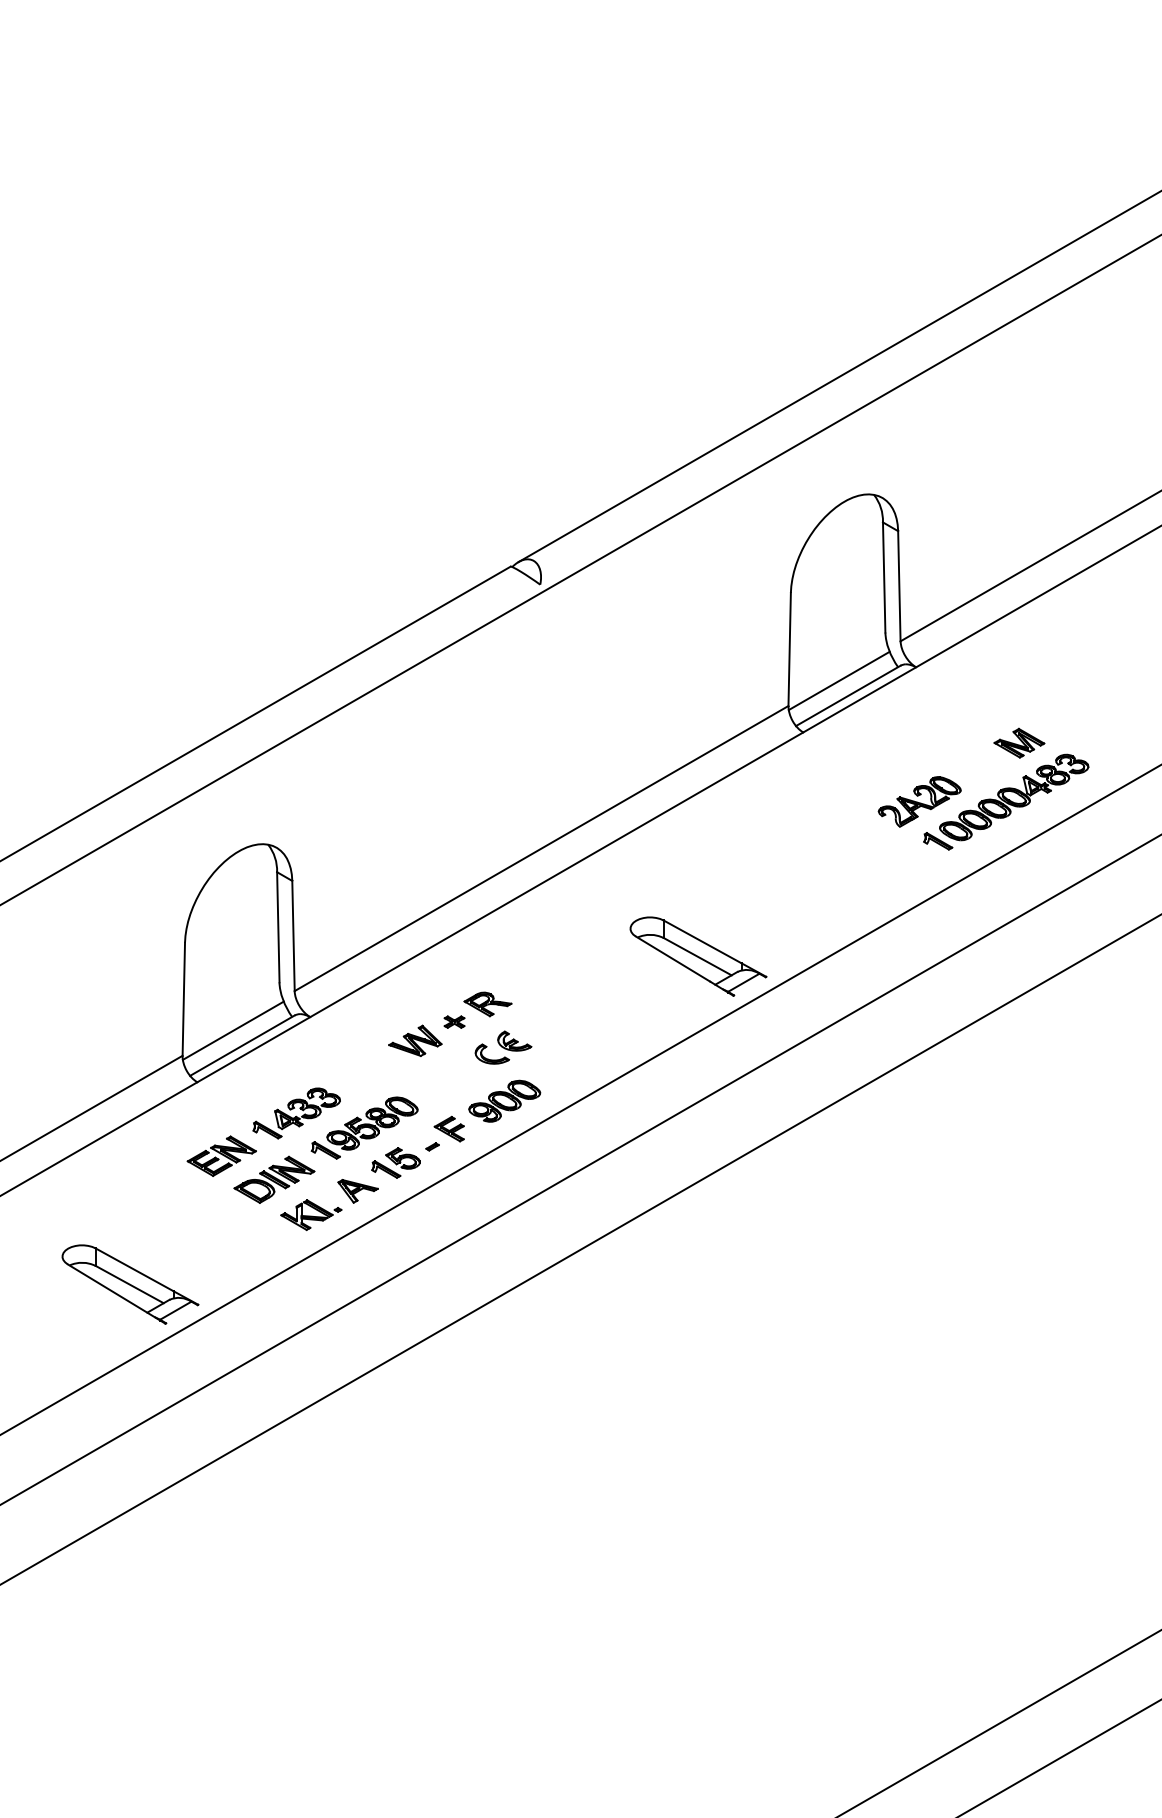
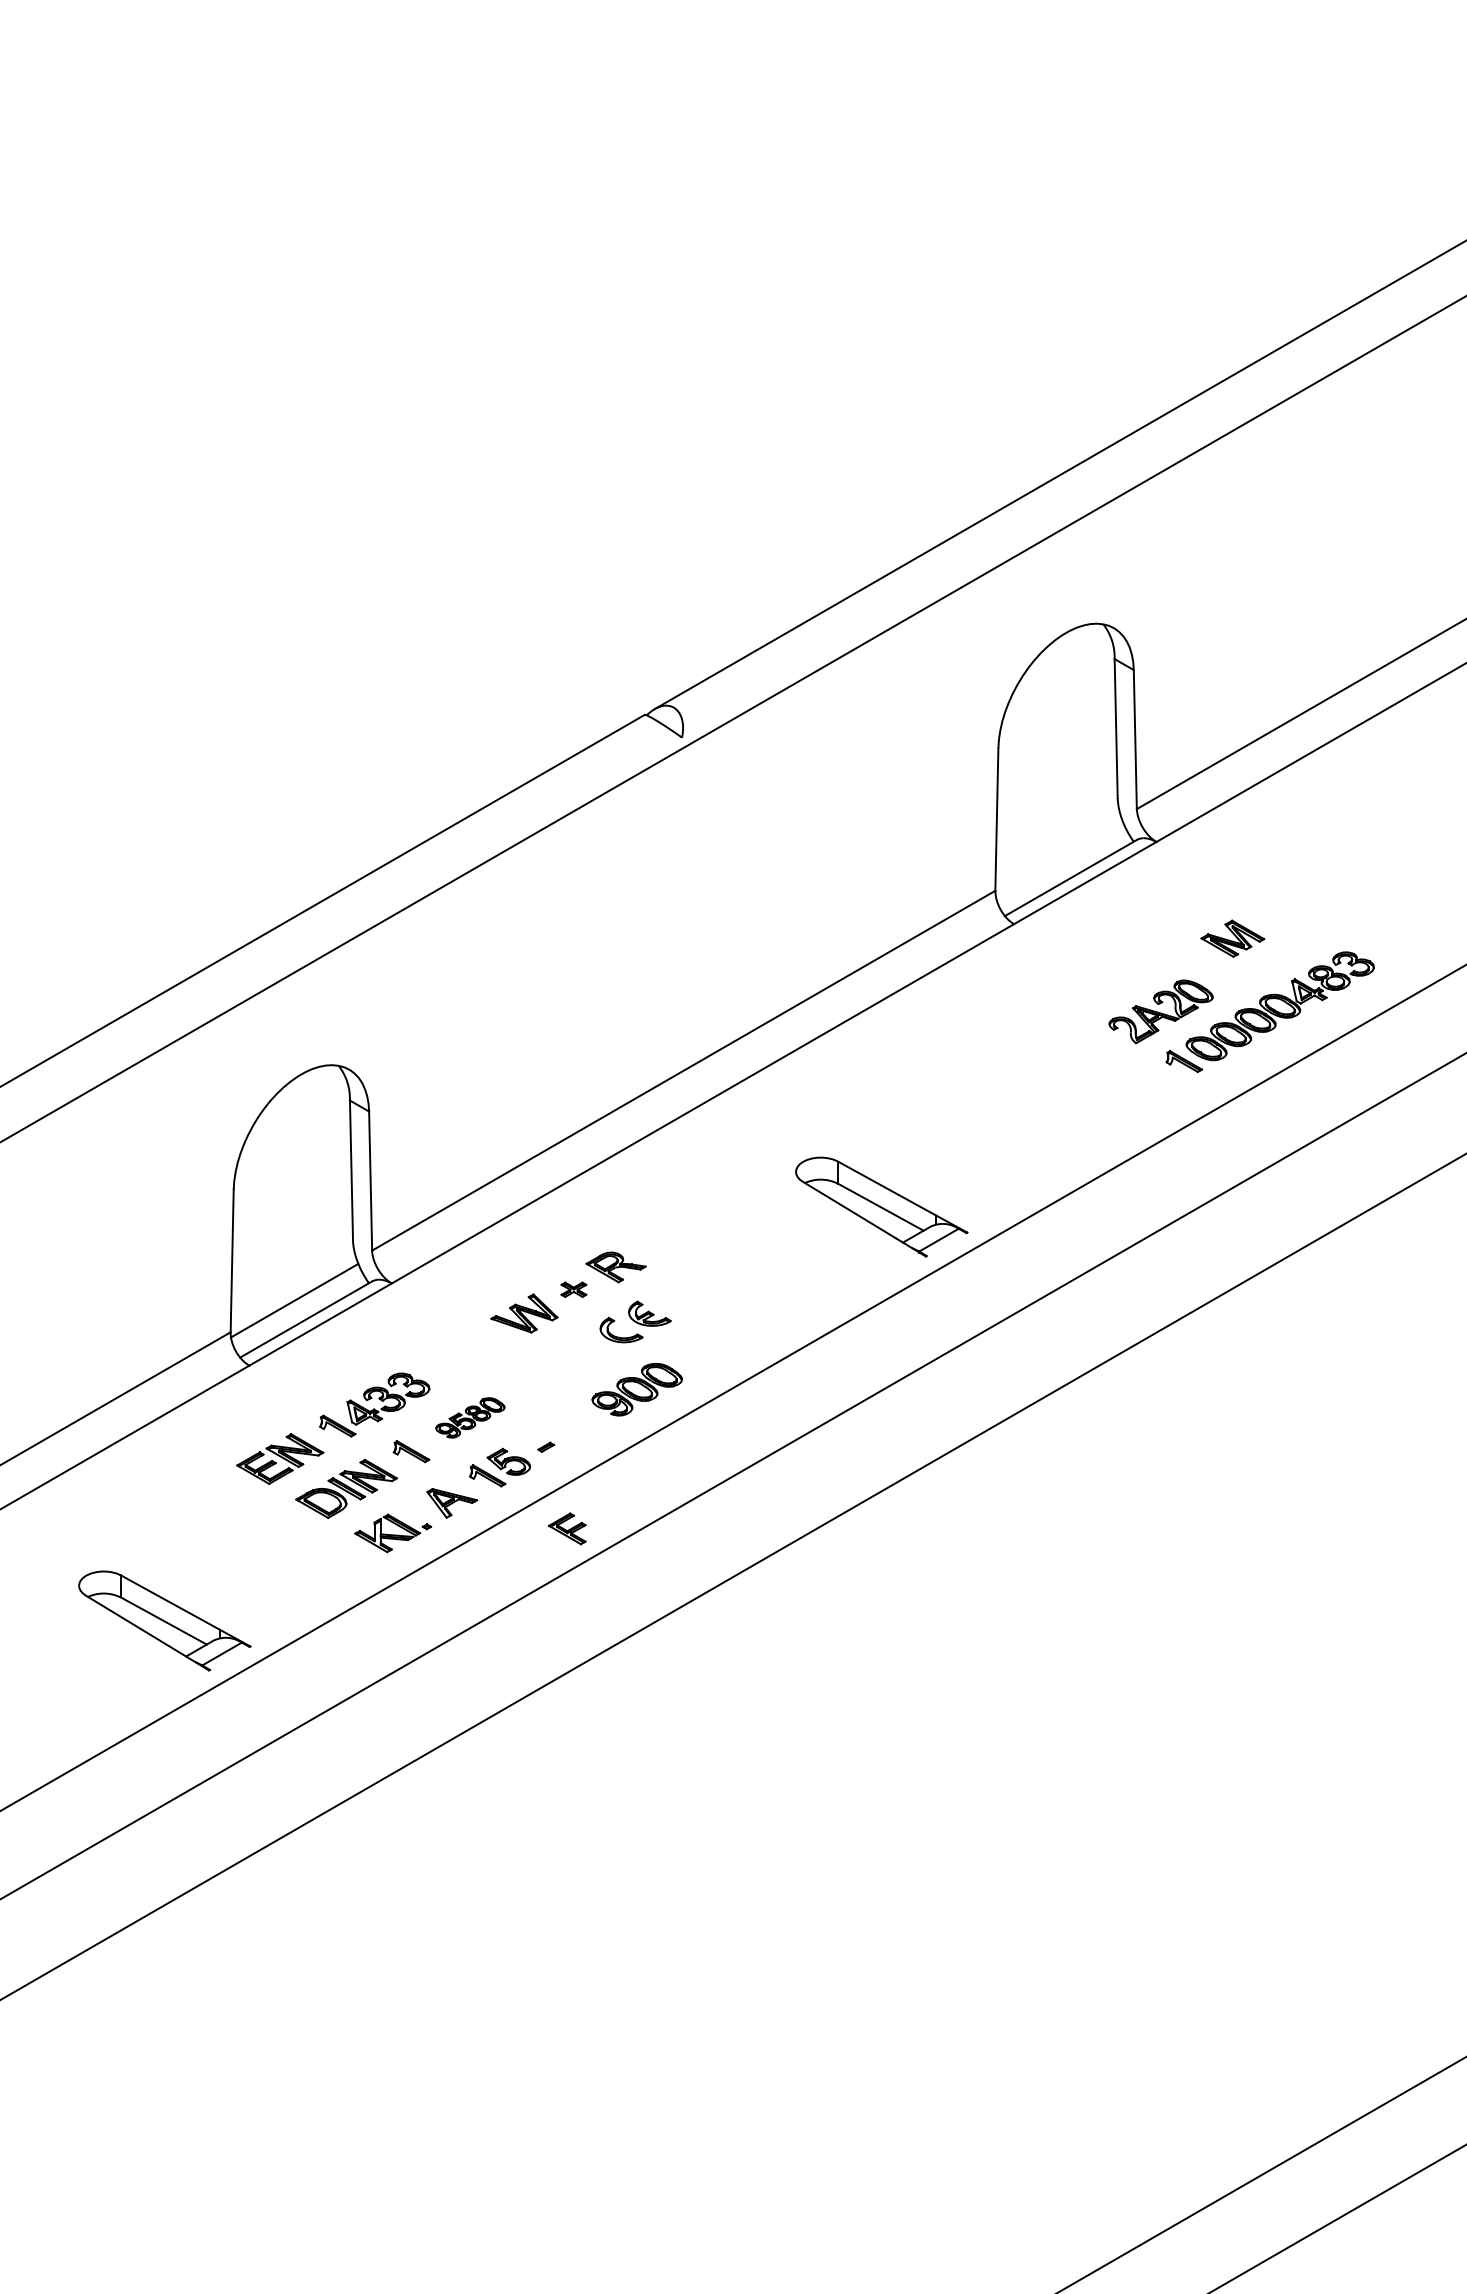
line: (839, 680) -> (1059, 858), removed
part: (1019, 743) -> (1232, 938), moved
part: (372, 1123) -> (470, 1417), size x0.6
part: (449, 1128) -> (567, 1528), moved

